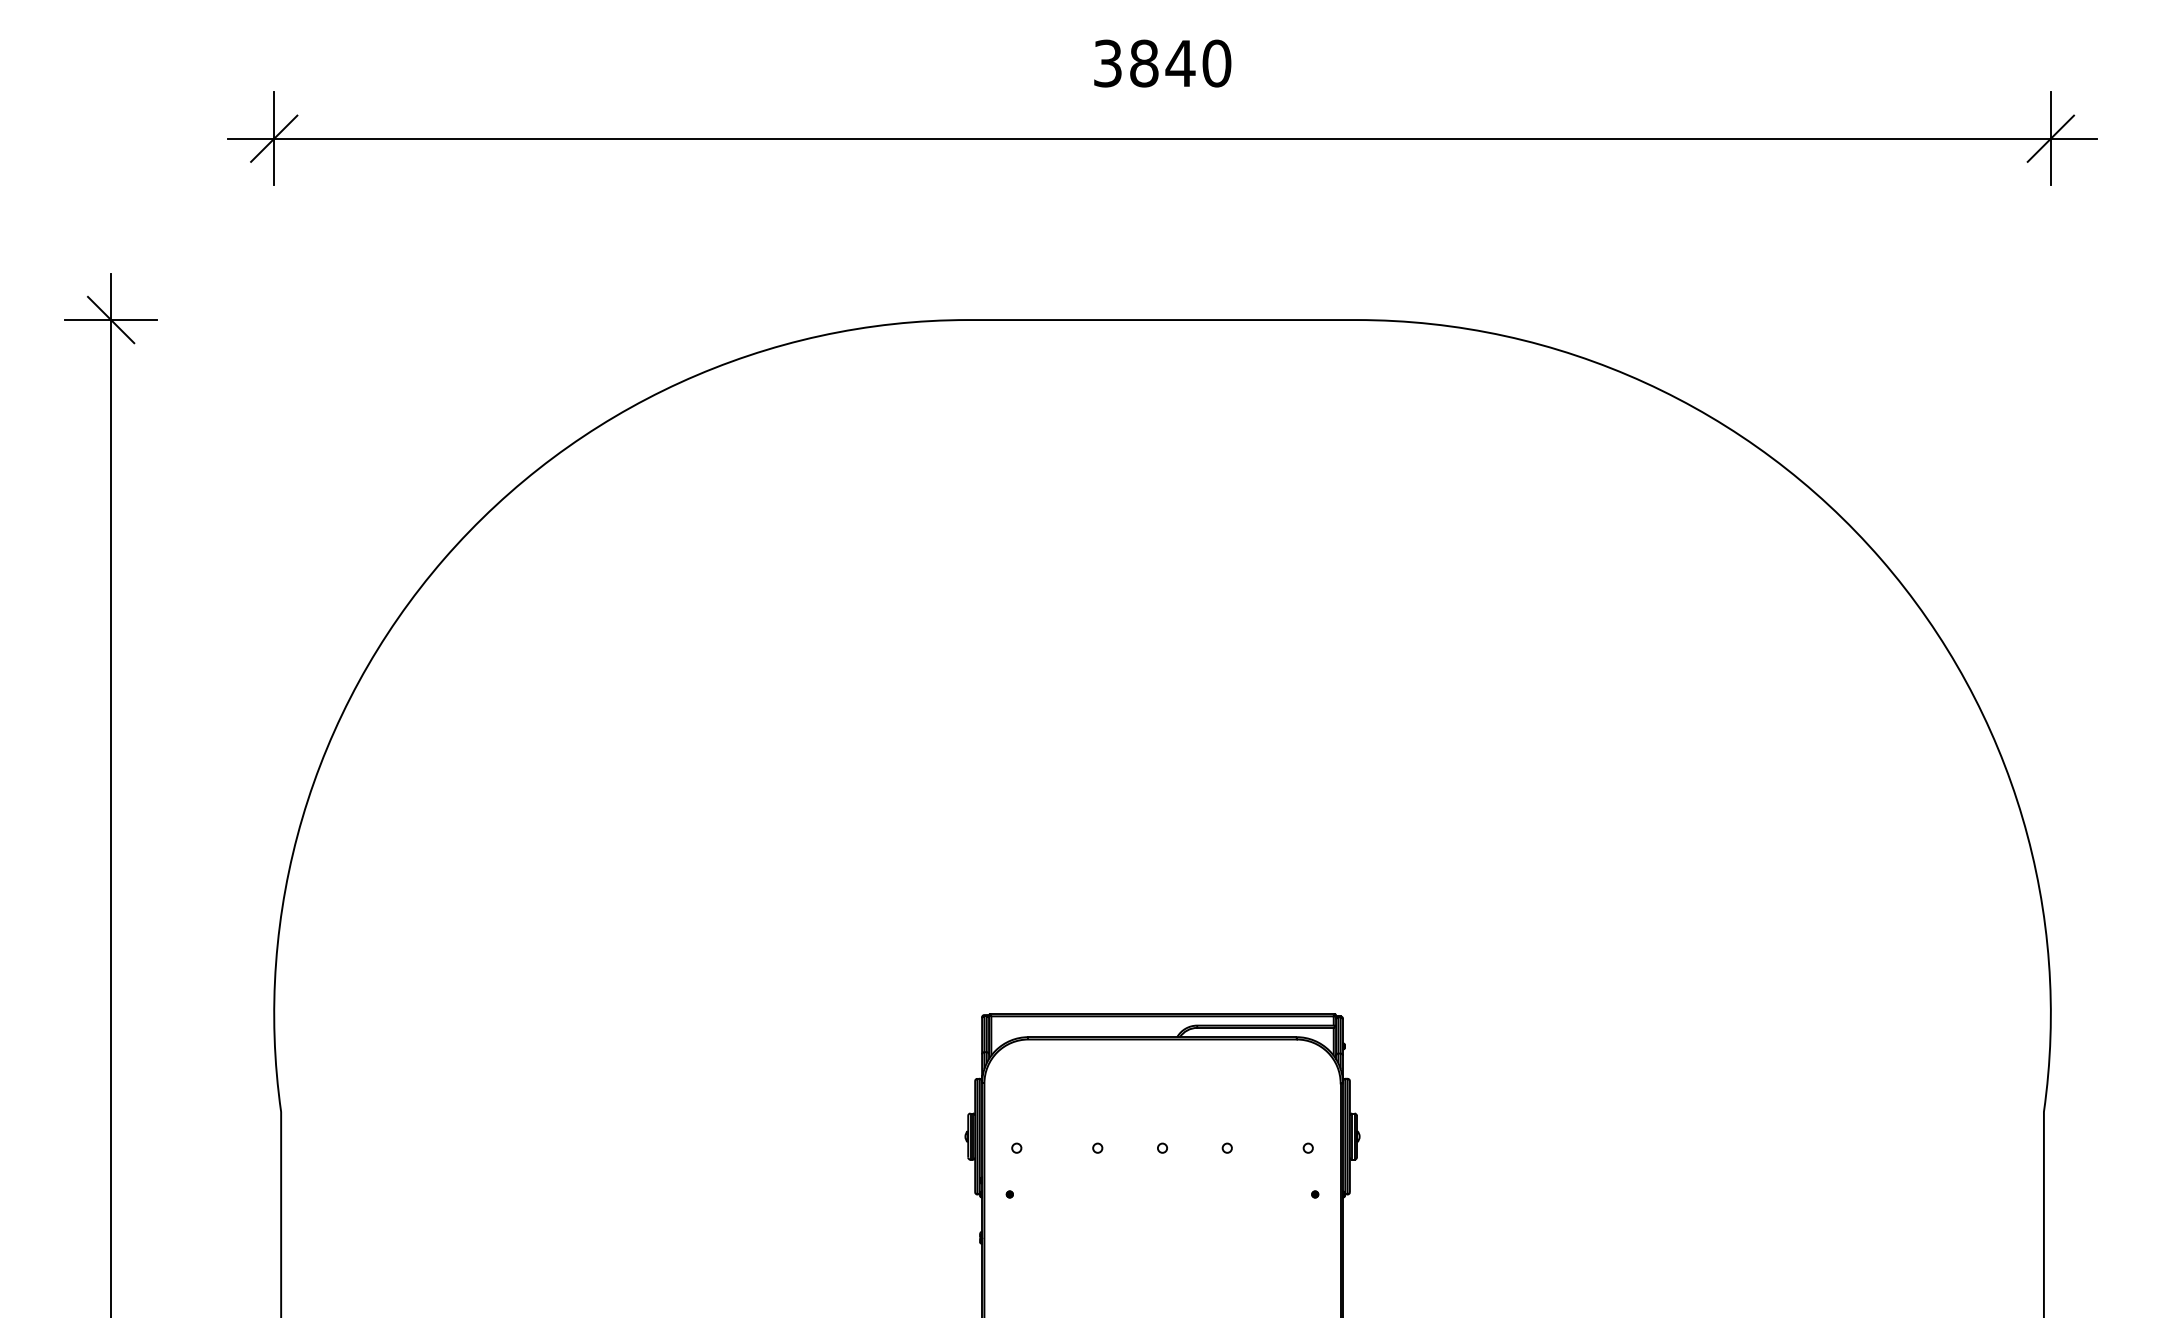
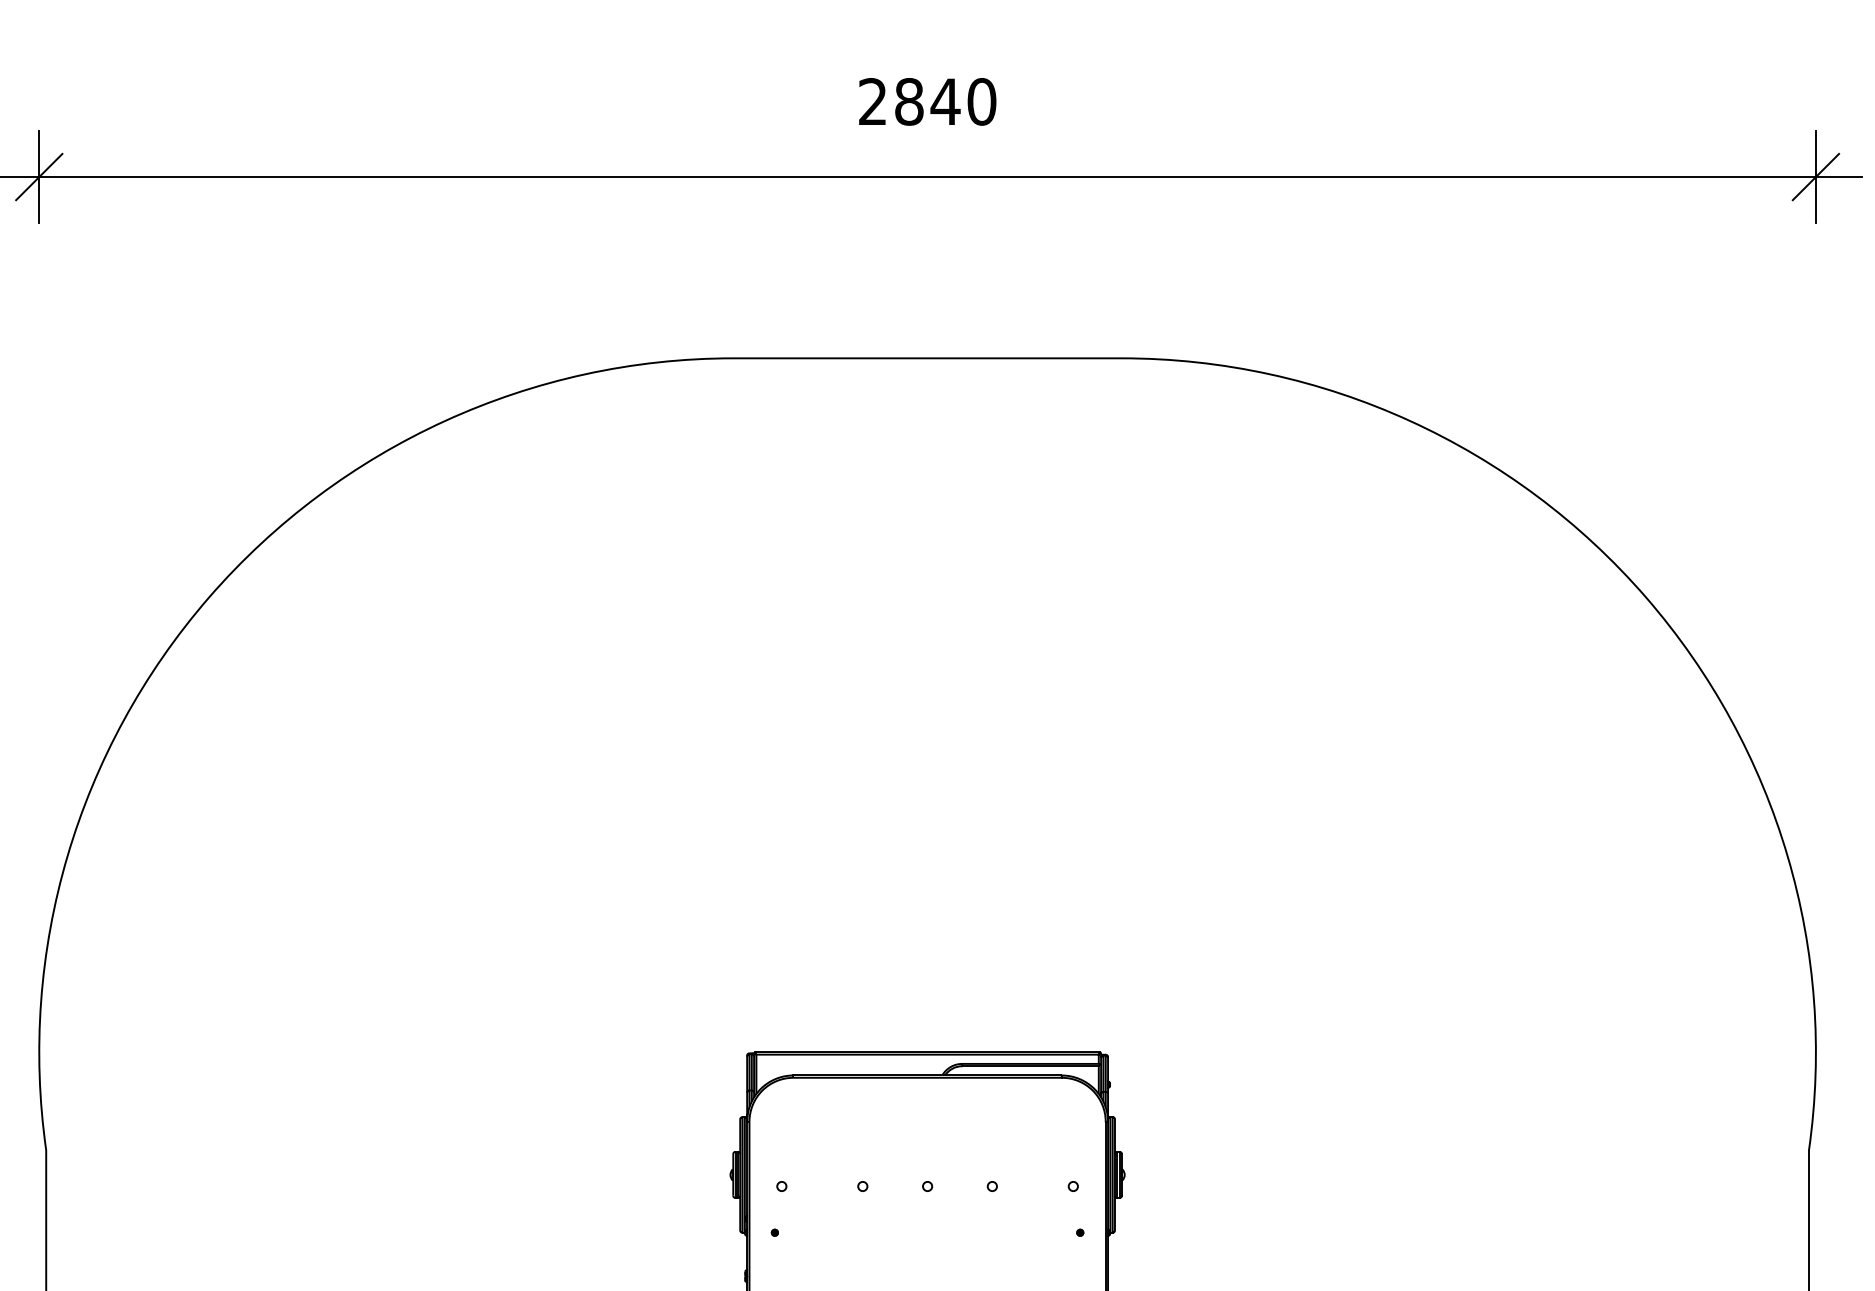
text: (1107, 63) -> (872, 101), 3840 -> 2840

